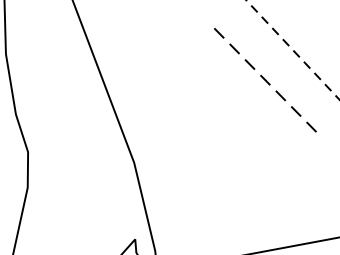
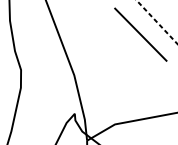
line: (266, 81) -> (140, 34), dashed -> solid

